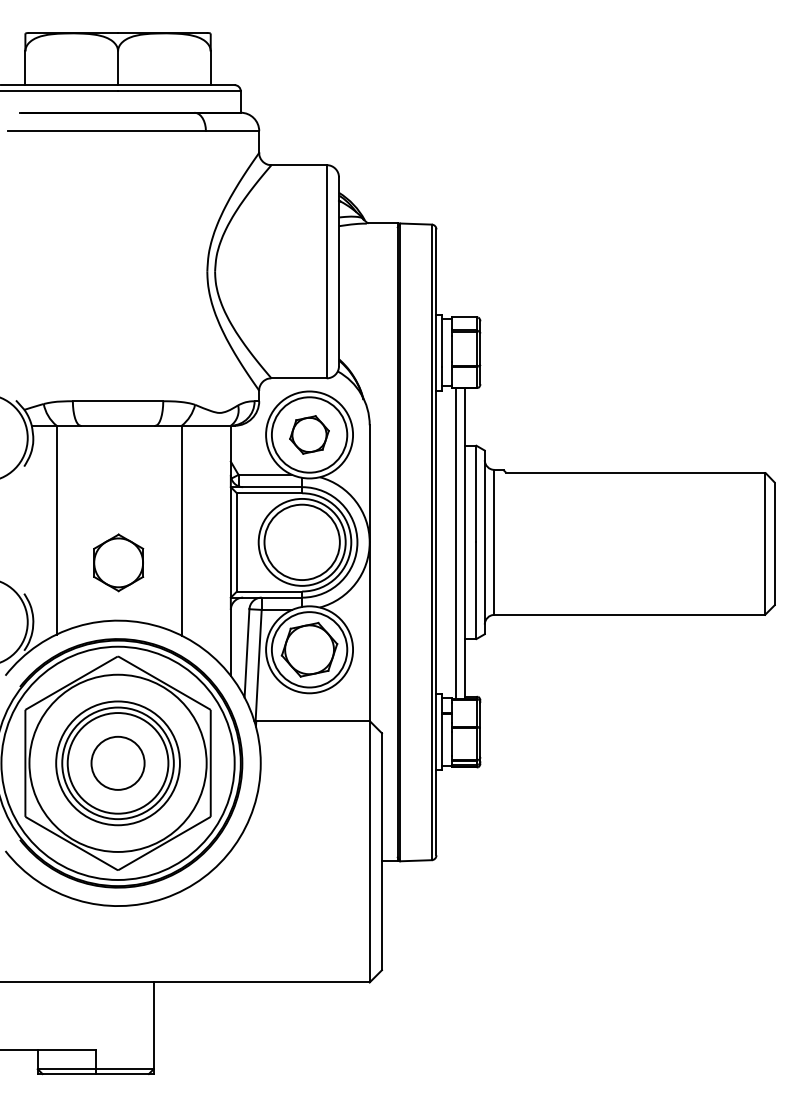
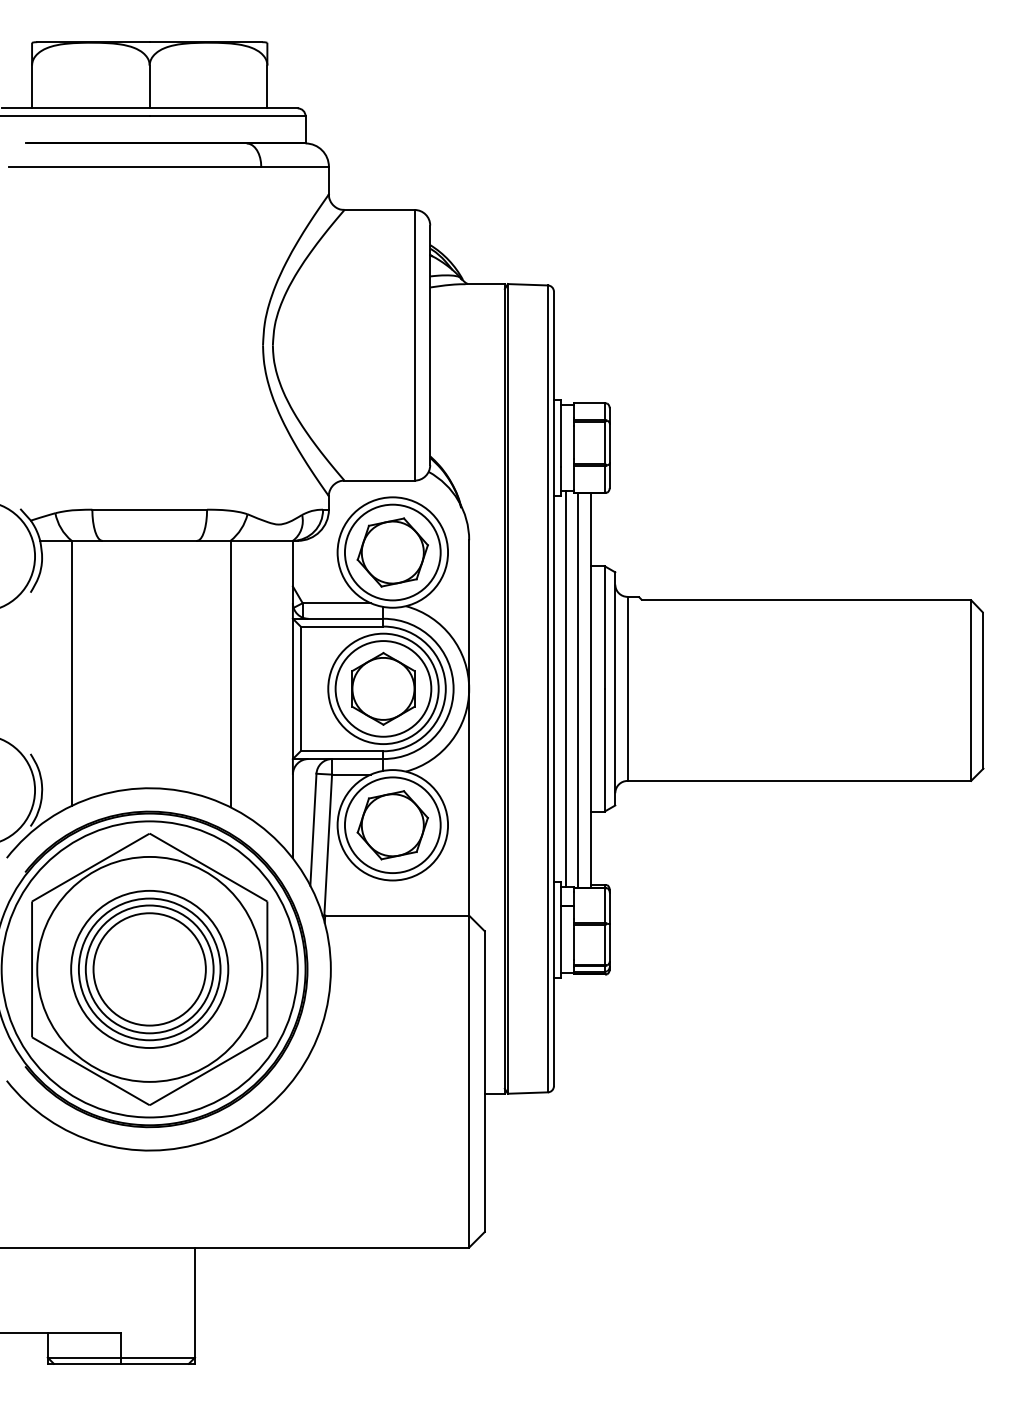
part: (309, 434) -> (392, 552), size x1.43
line: (446, 542) -> (566, 688), added
part: (118, 562) -> (383, 688), moved
circle: (117, 763) -> (149, 969), size x1.67

